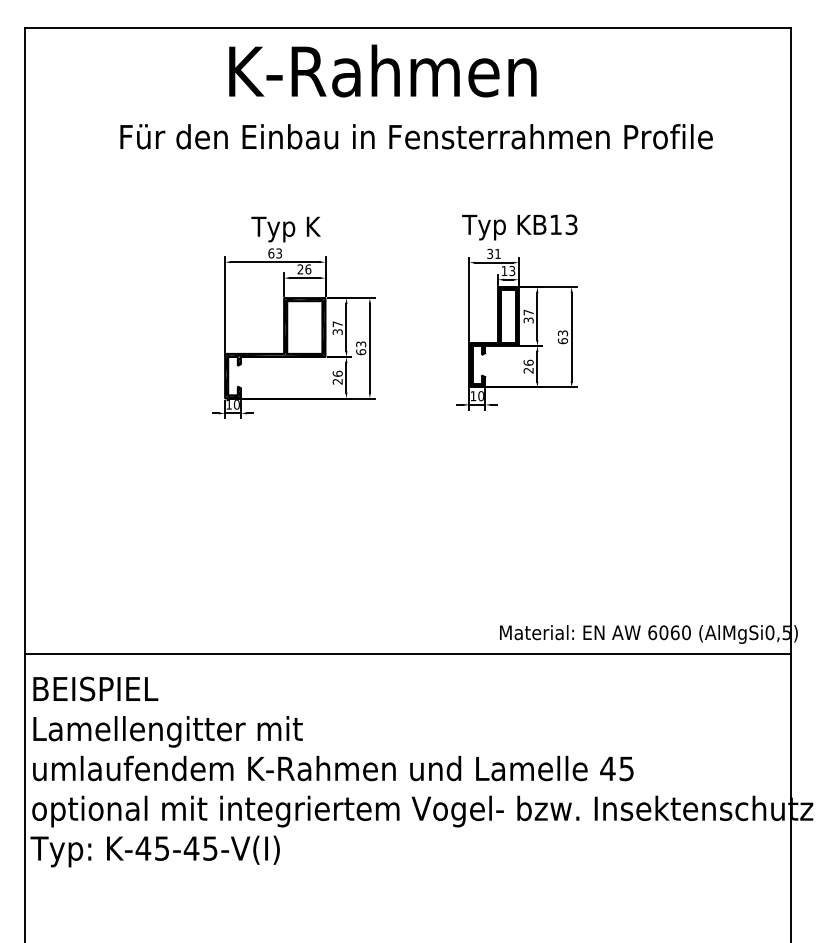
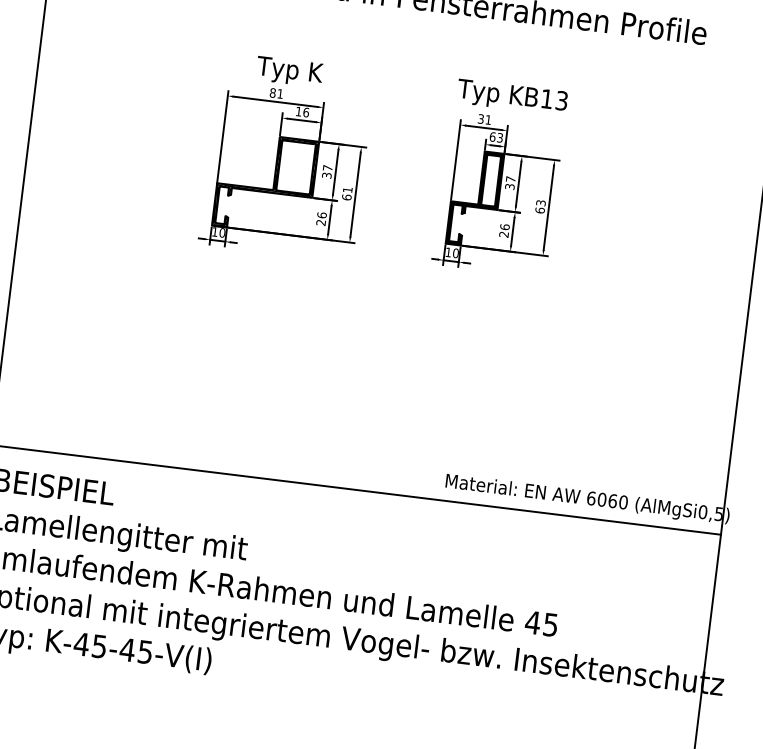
text: (275, 253) -> (276, 93), 63 -> 81
text: (300, 269) -> (298, 111), 26 -> 16
text: (504, 270) -> (492, 136), 13 -> 63
text: (361, 344) -> (348, 190), 63 -> 61

